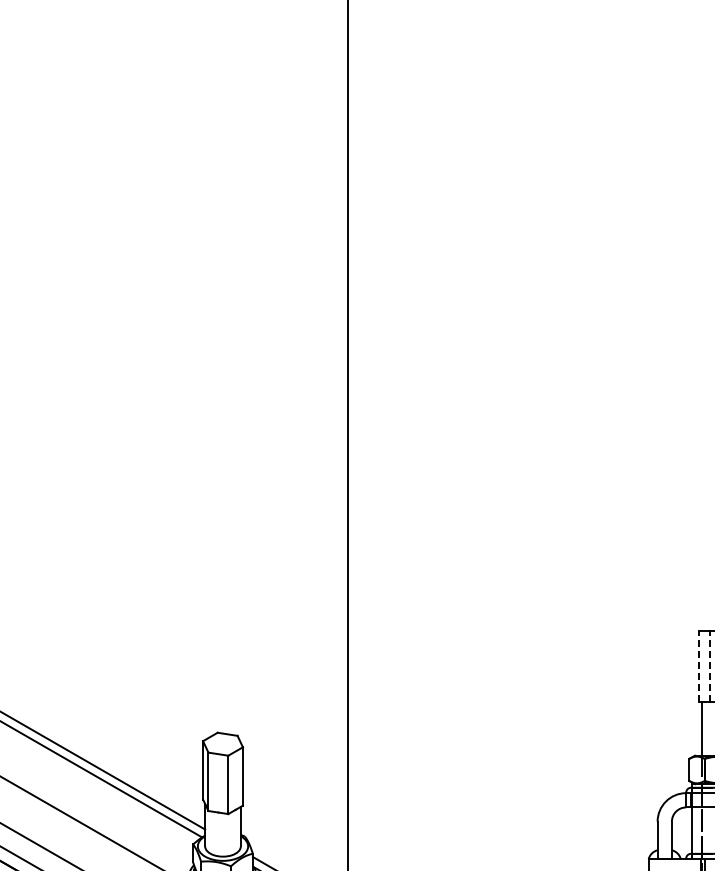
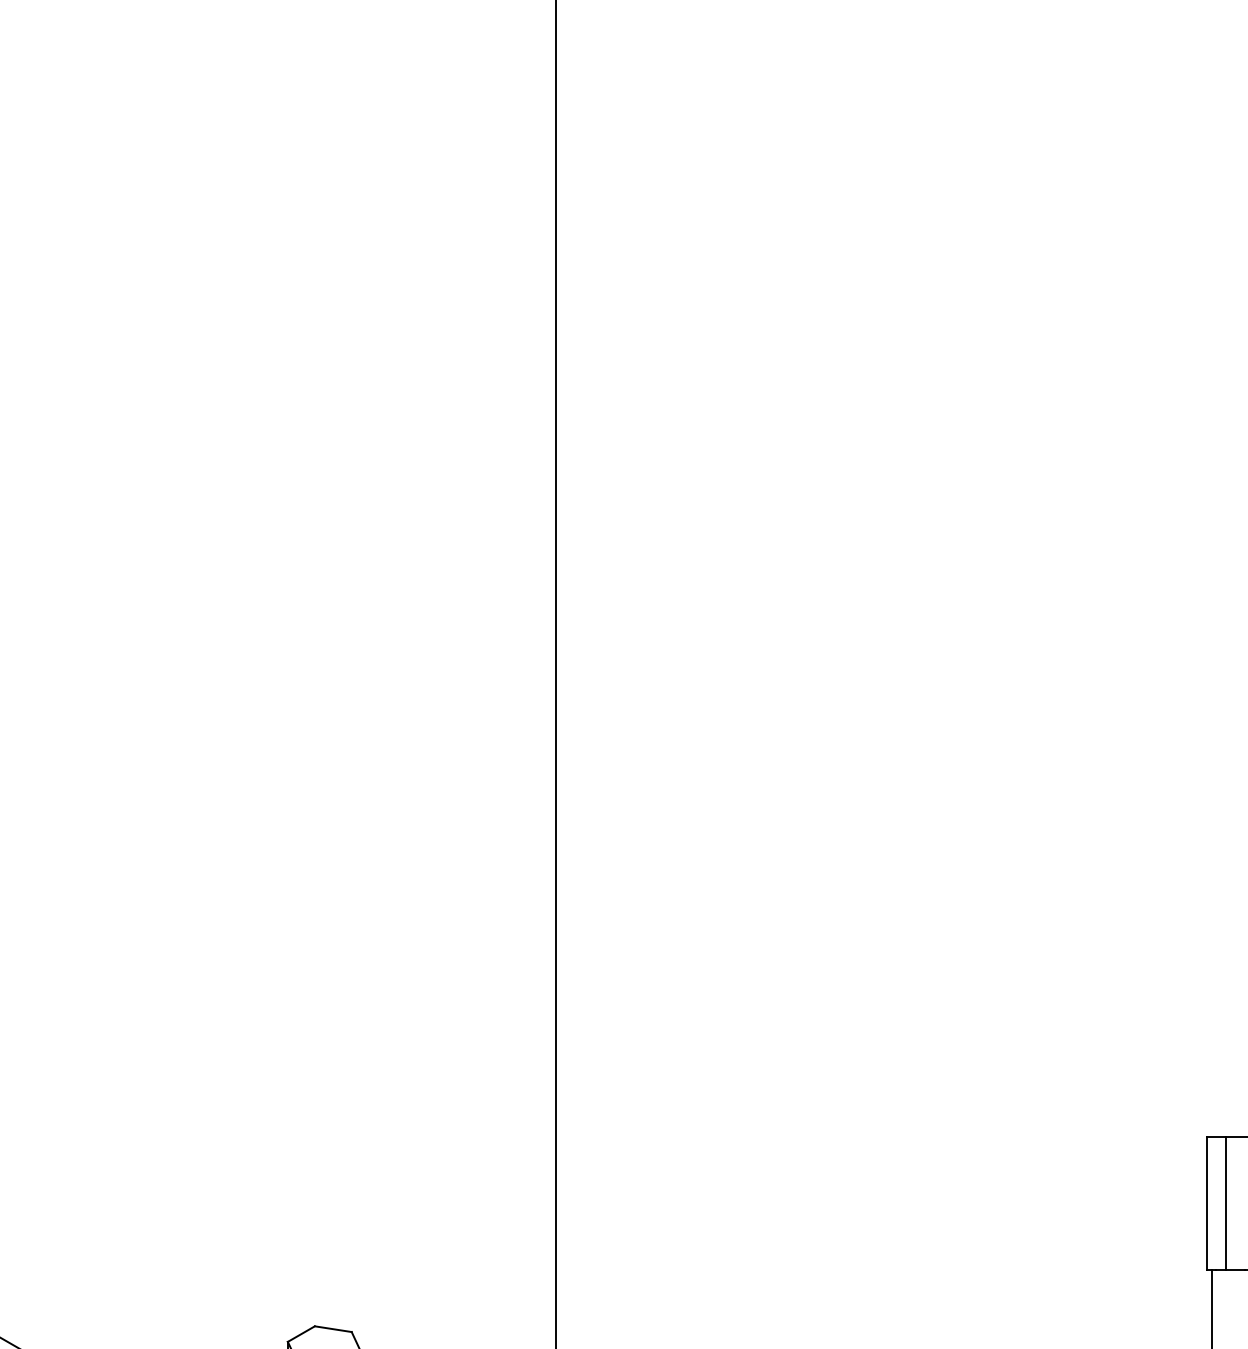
line: (699, 666) -> (1206, 1203), dashed -> solid
line: (709, 666) -> (1225, 1203), dashed -> solid

